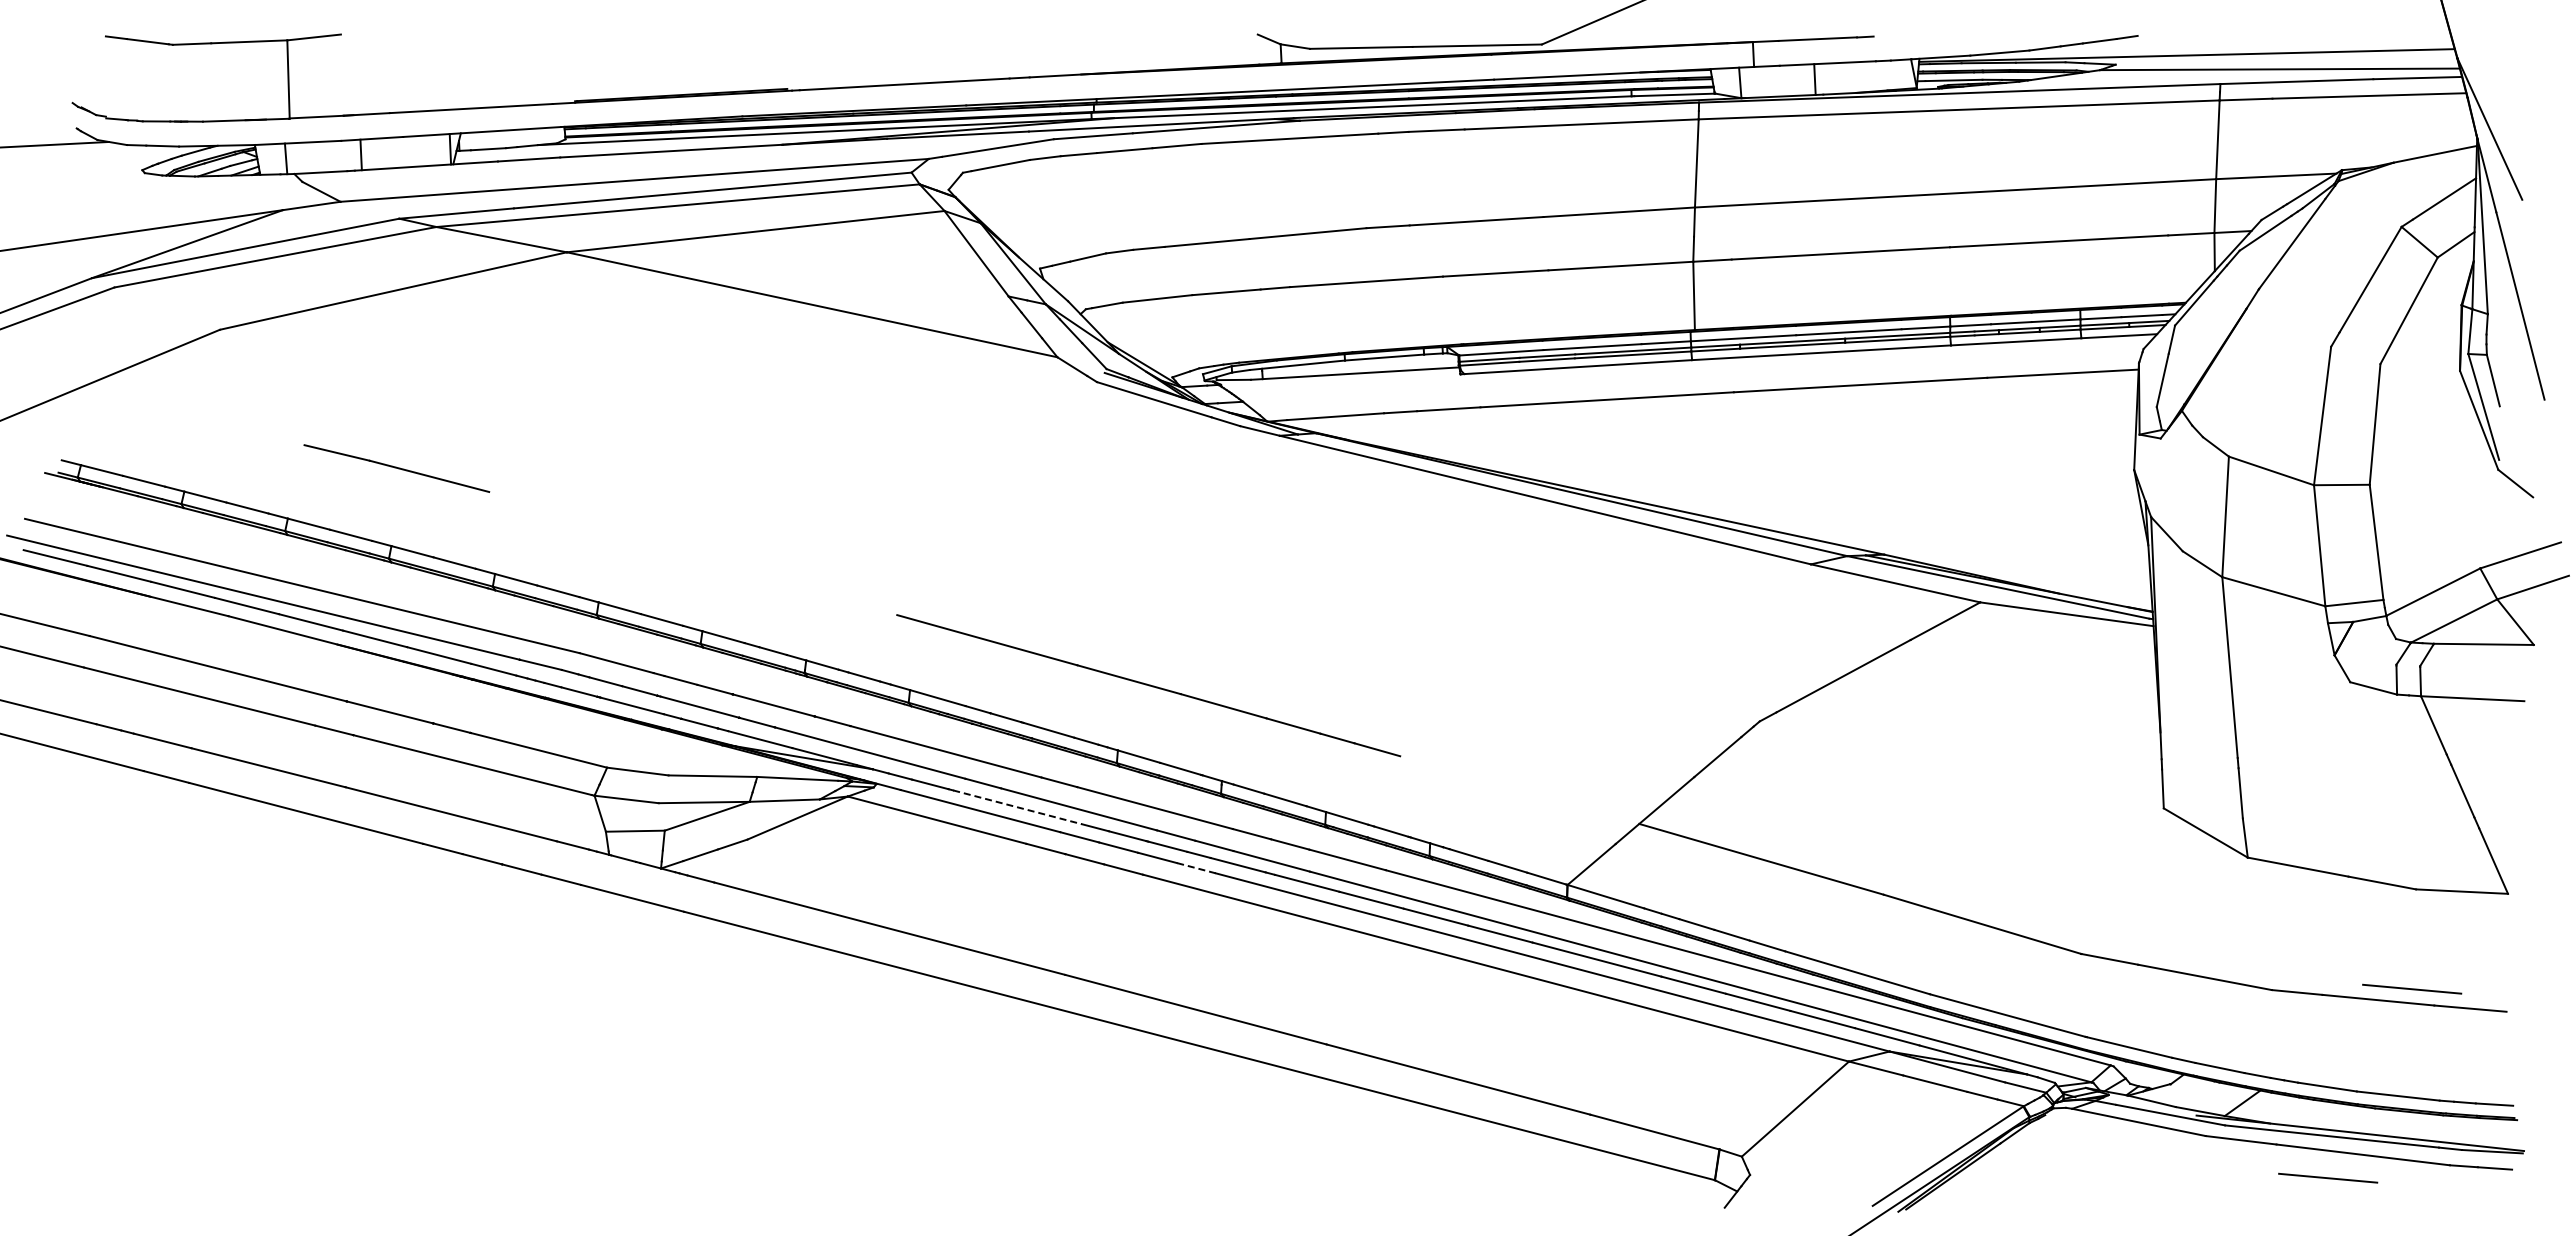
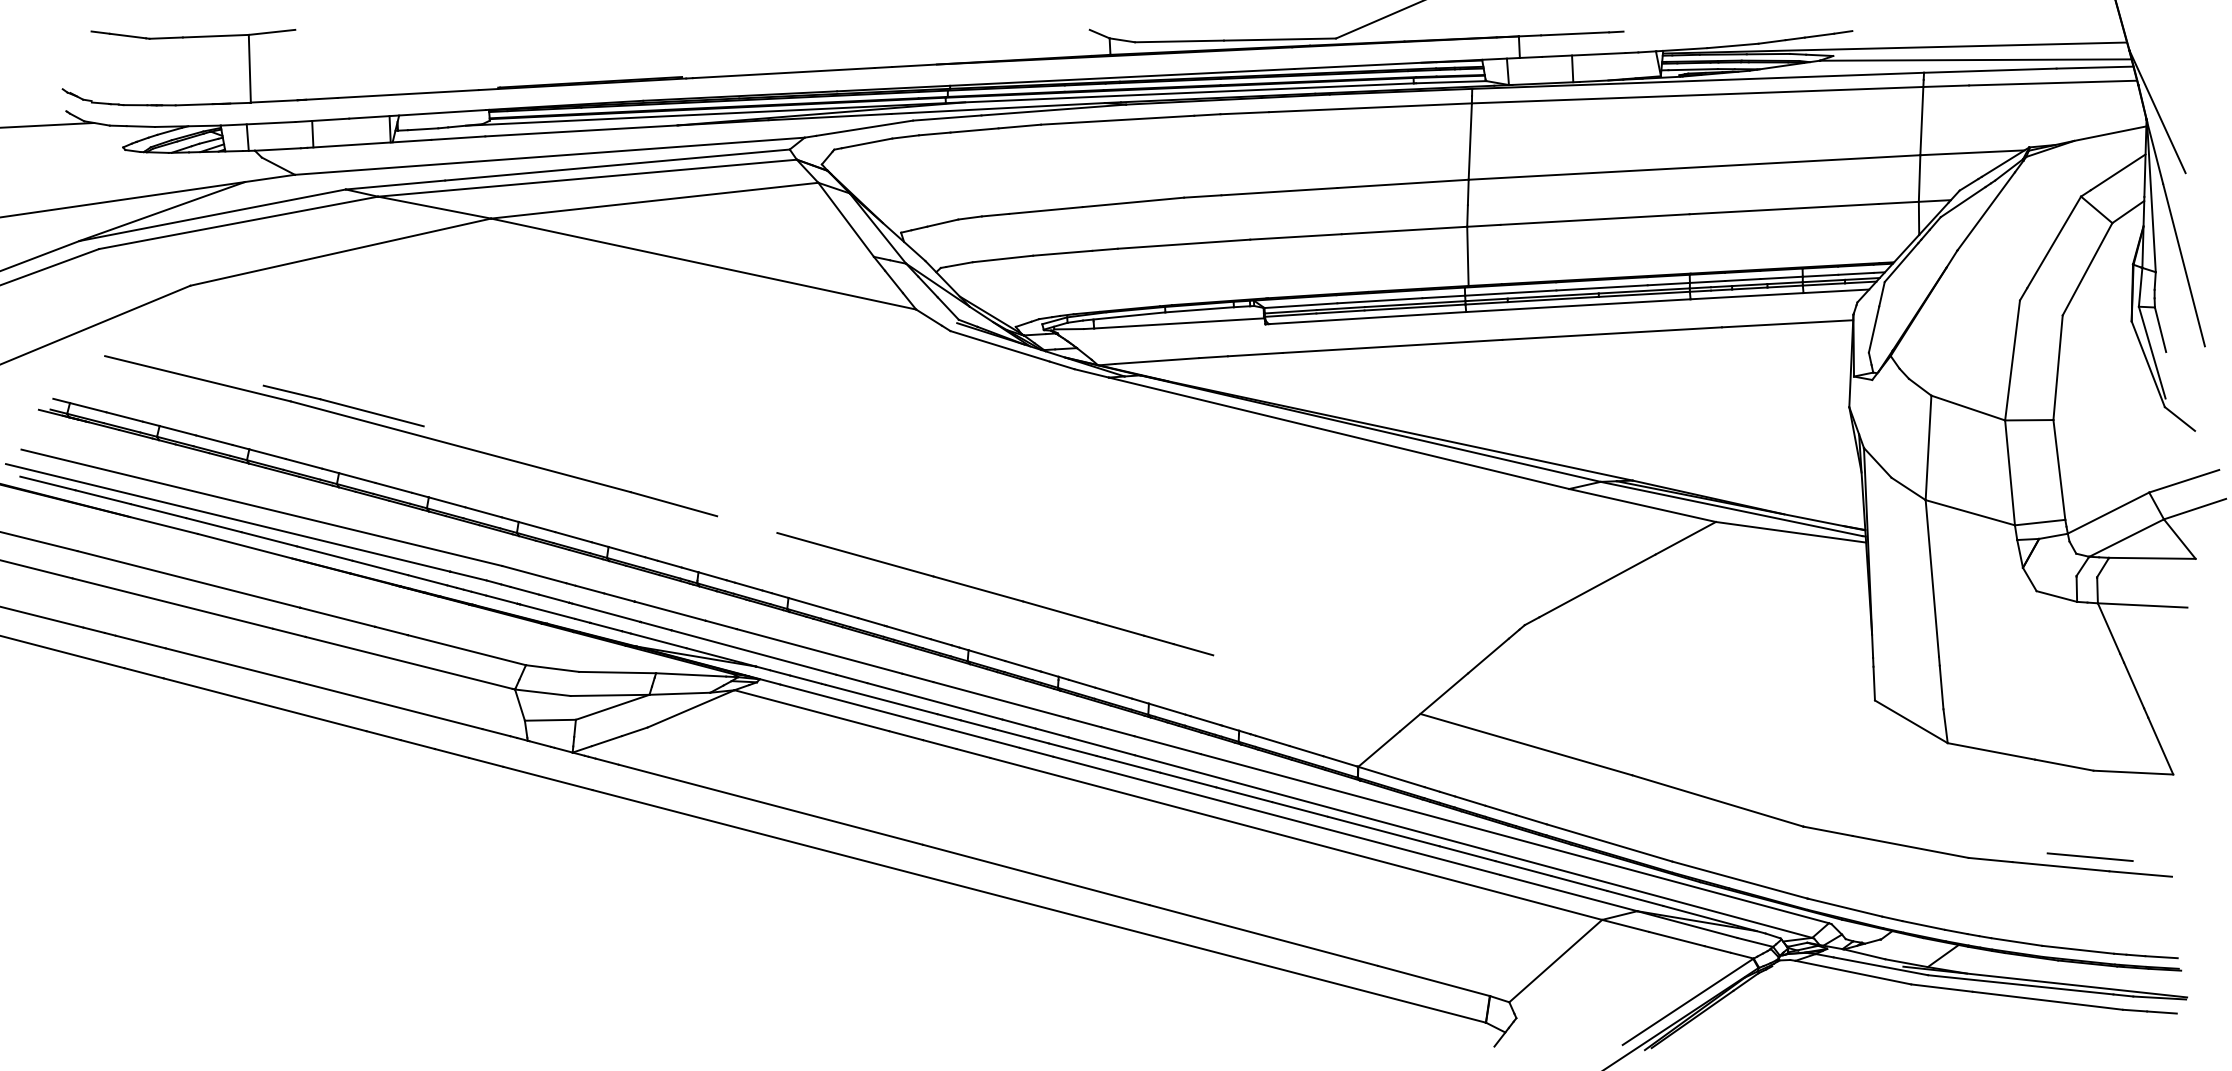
part: (474, 503) -> (411, 436), added
line: (1017, 807) -> (881, 699), dashed -> solid
line: (1195, 868) -> (1035, 752), dashed -> solid
line: (2328, 1177) -> (2017, 1020), removed

